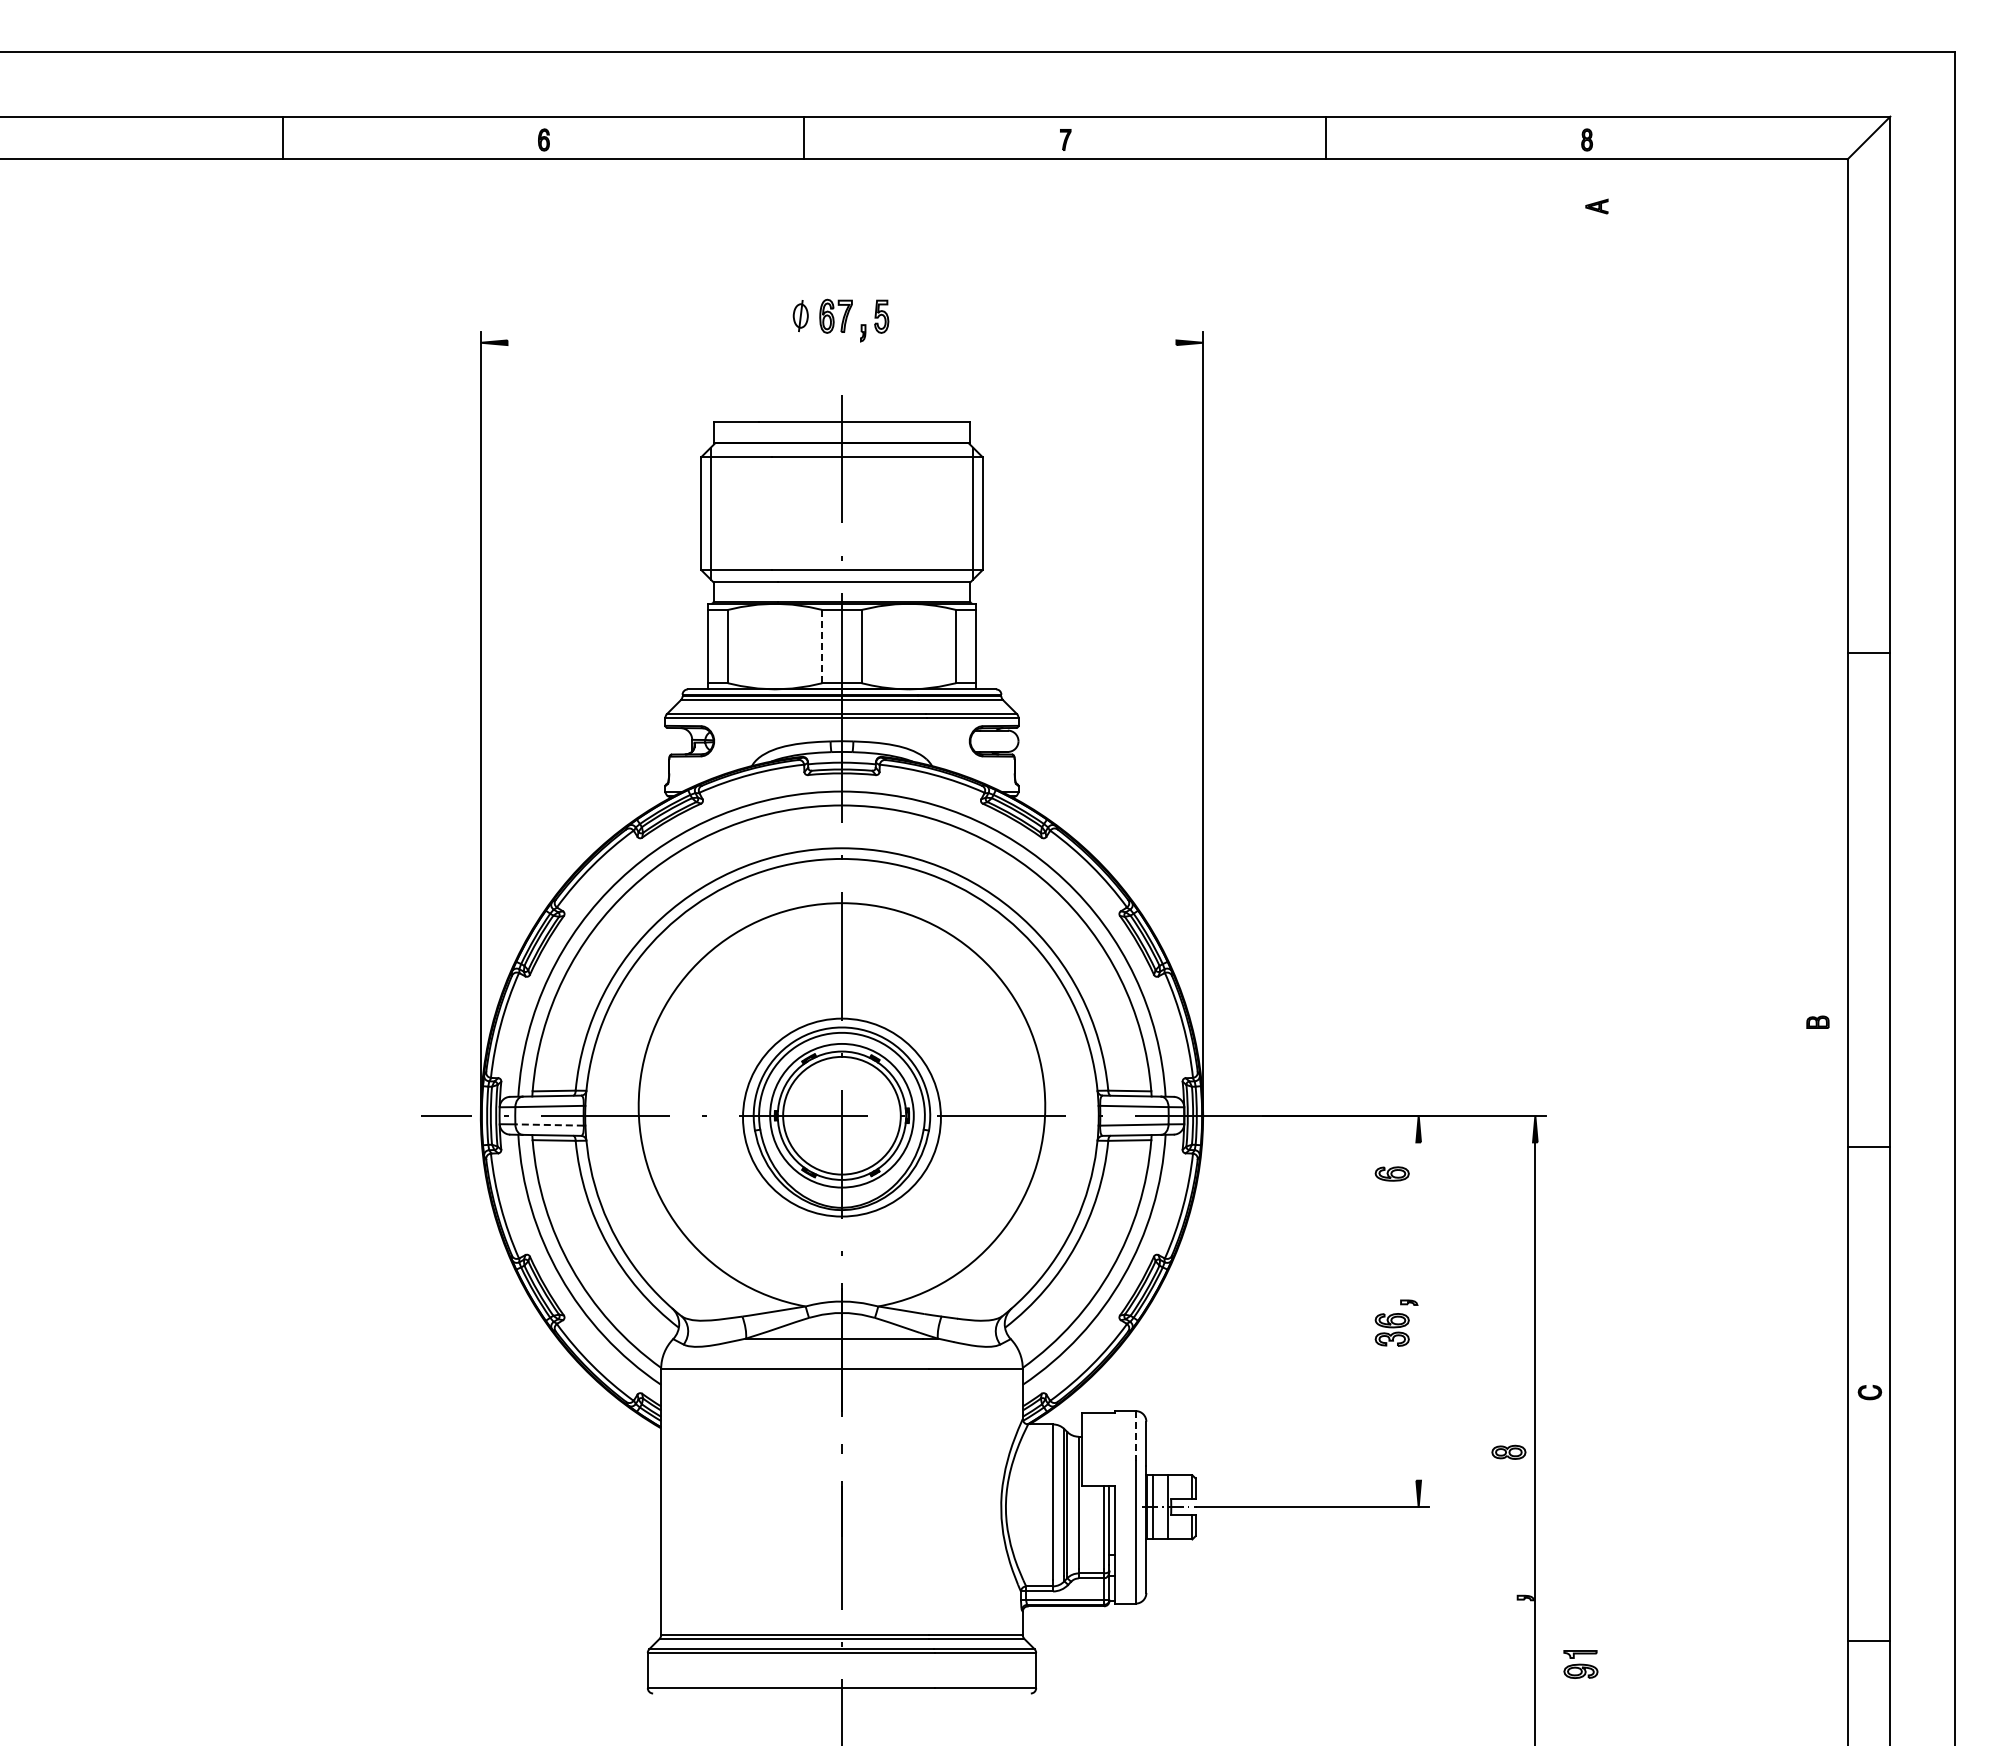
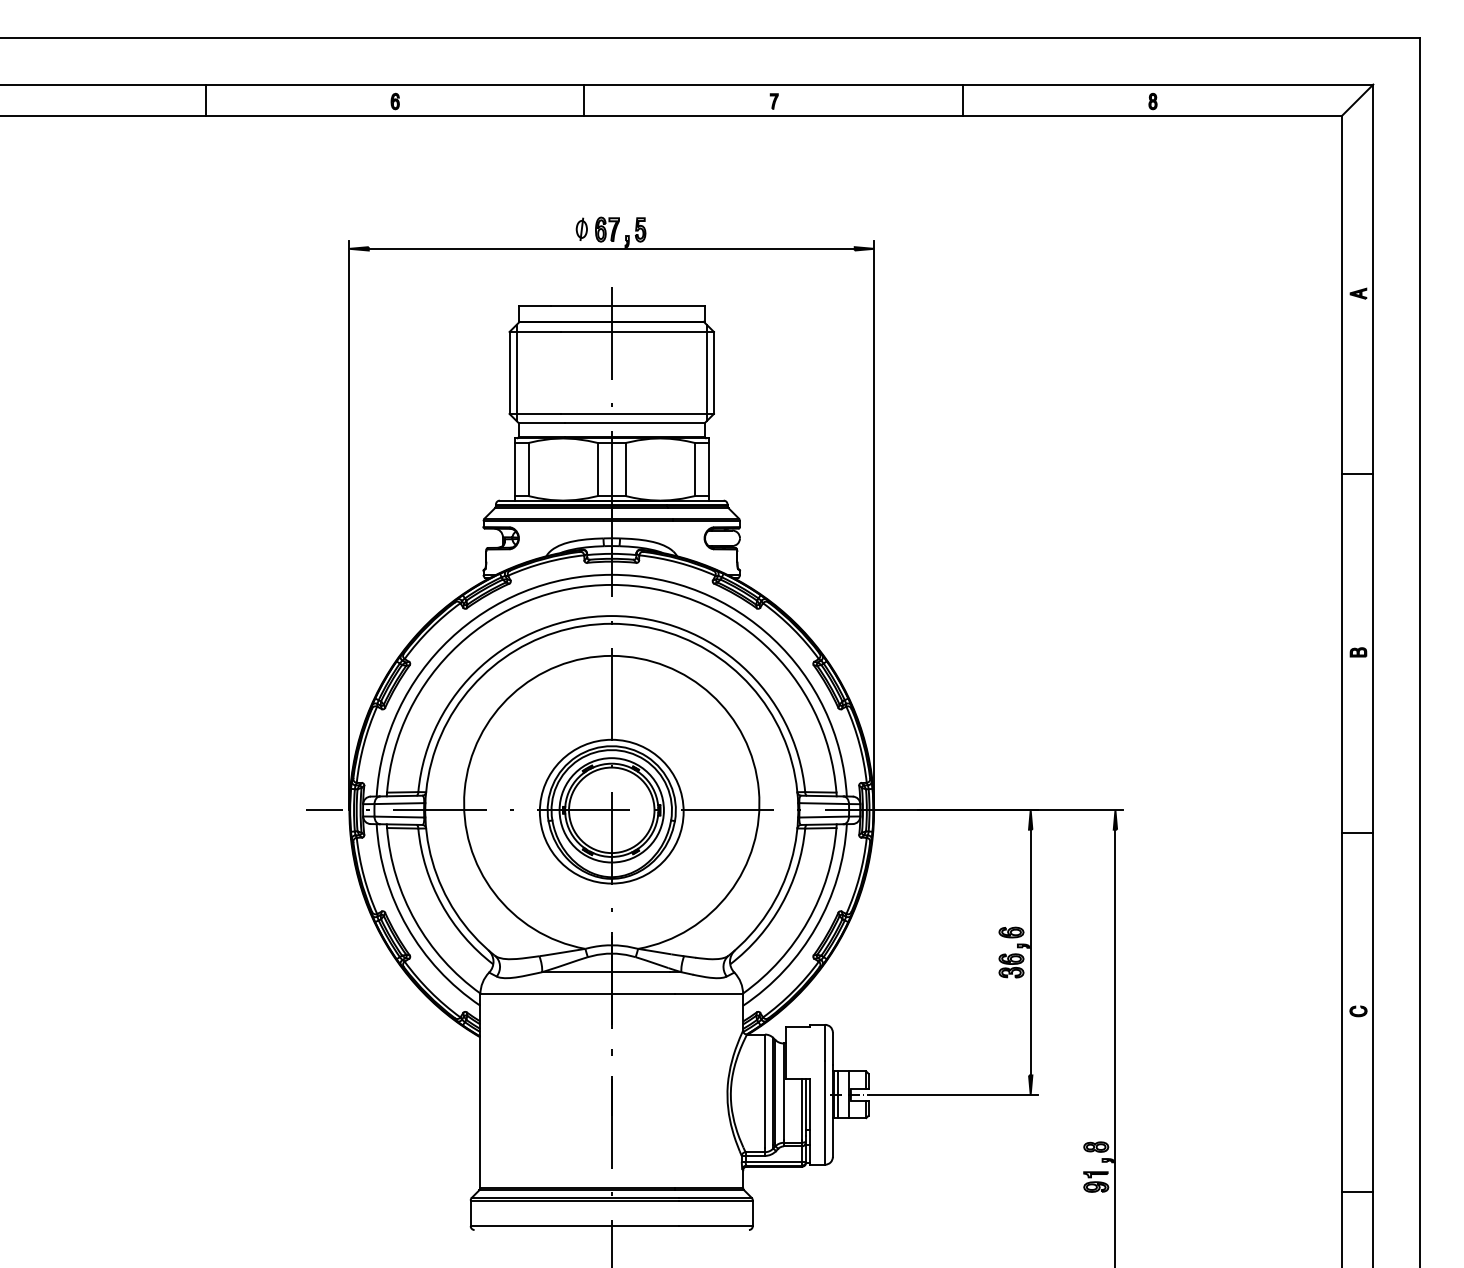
part: (1596, 206) -> (1358, 293), moved
line: (841, 342) -> (611, 248), added
line: (822, 646) -> (597, 469), dashed -> solid
part: (1817, 1021) -> (1358, 651), moved
line: (549, 1125) -> (399, 817), dashed -> solid
part: (1391, 1173) -> (1010, 932), moved
line: (1418, 1311) -> (1030, 952), added
line: (1135, 1436) -> (824, 1043), dashed -> solid
part: (1508, 1451) -> (1095, 1146), moved
part: (1580, 1664) -> (1095, 1182), moved

